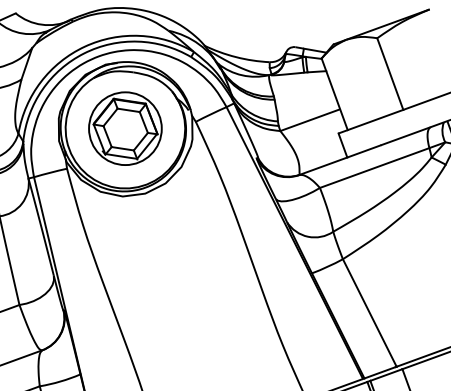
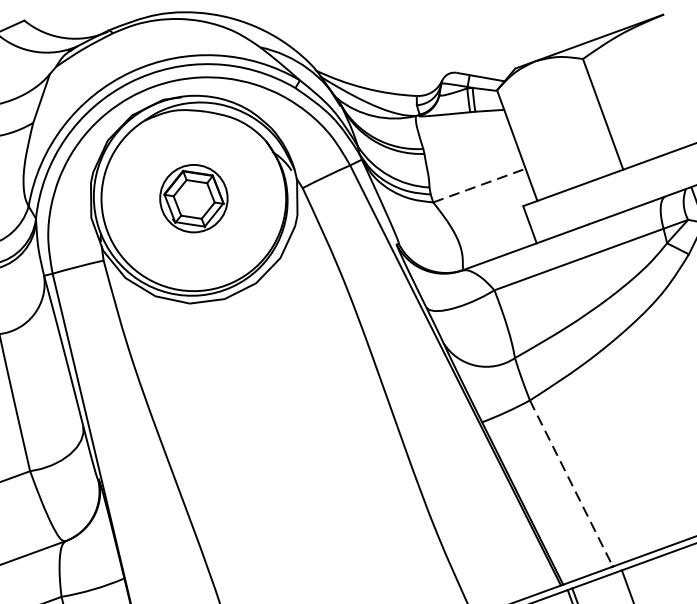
line: (310, 120) -> (479, 186), solid -> dashed
part: (125, 128) -> (193, 198), size x0.6
line: (369, 313) -> (571, 484), solid -> dashed

